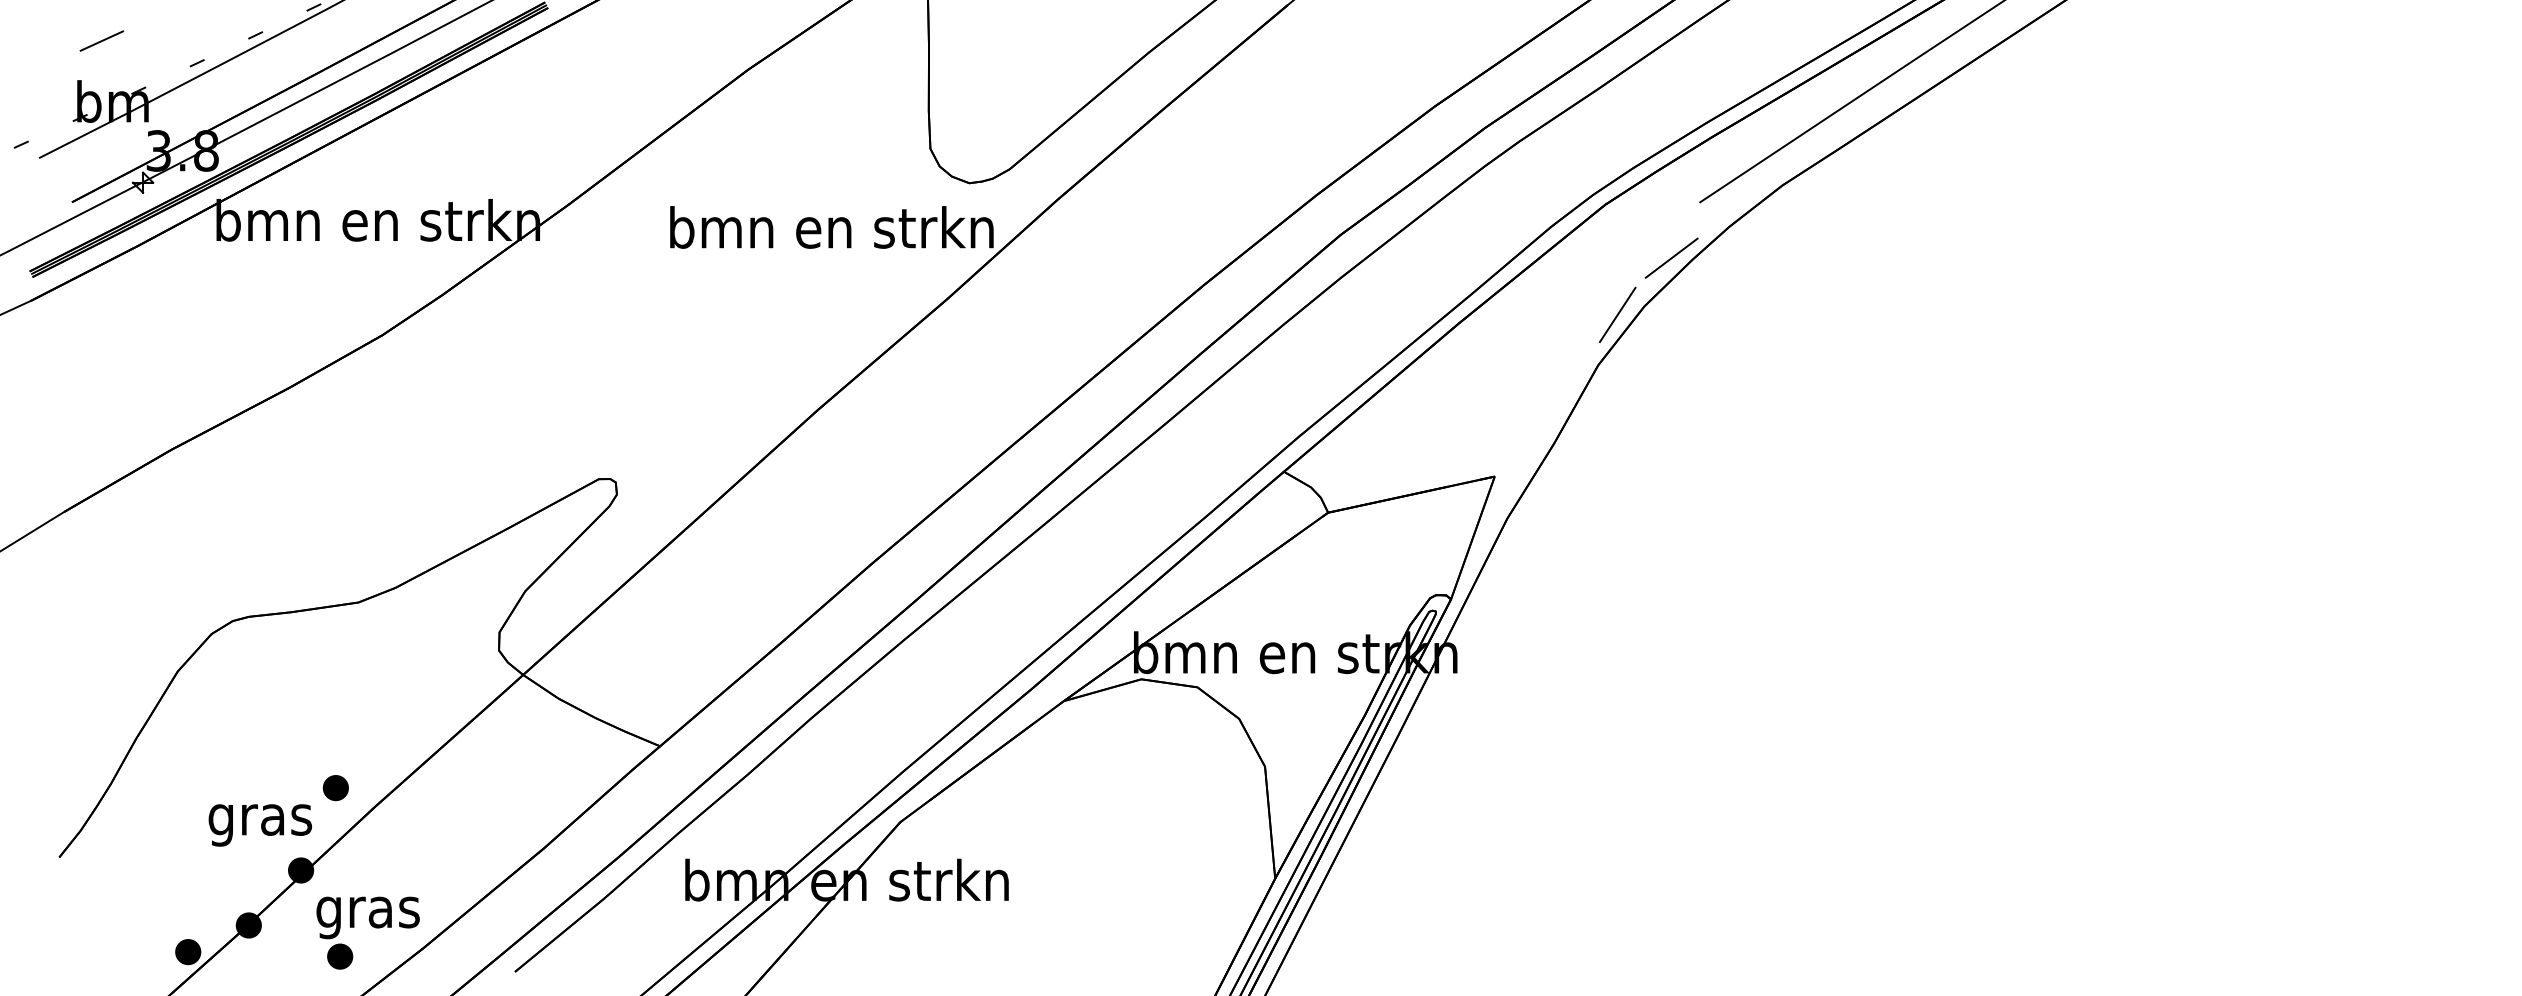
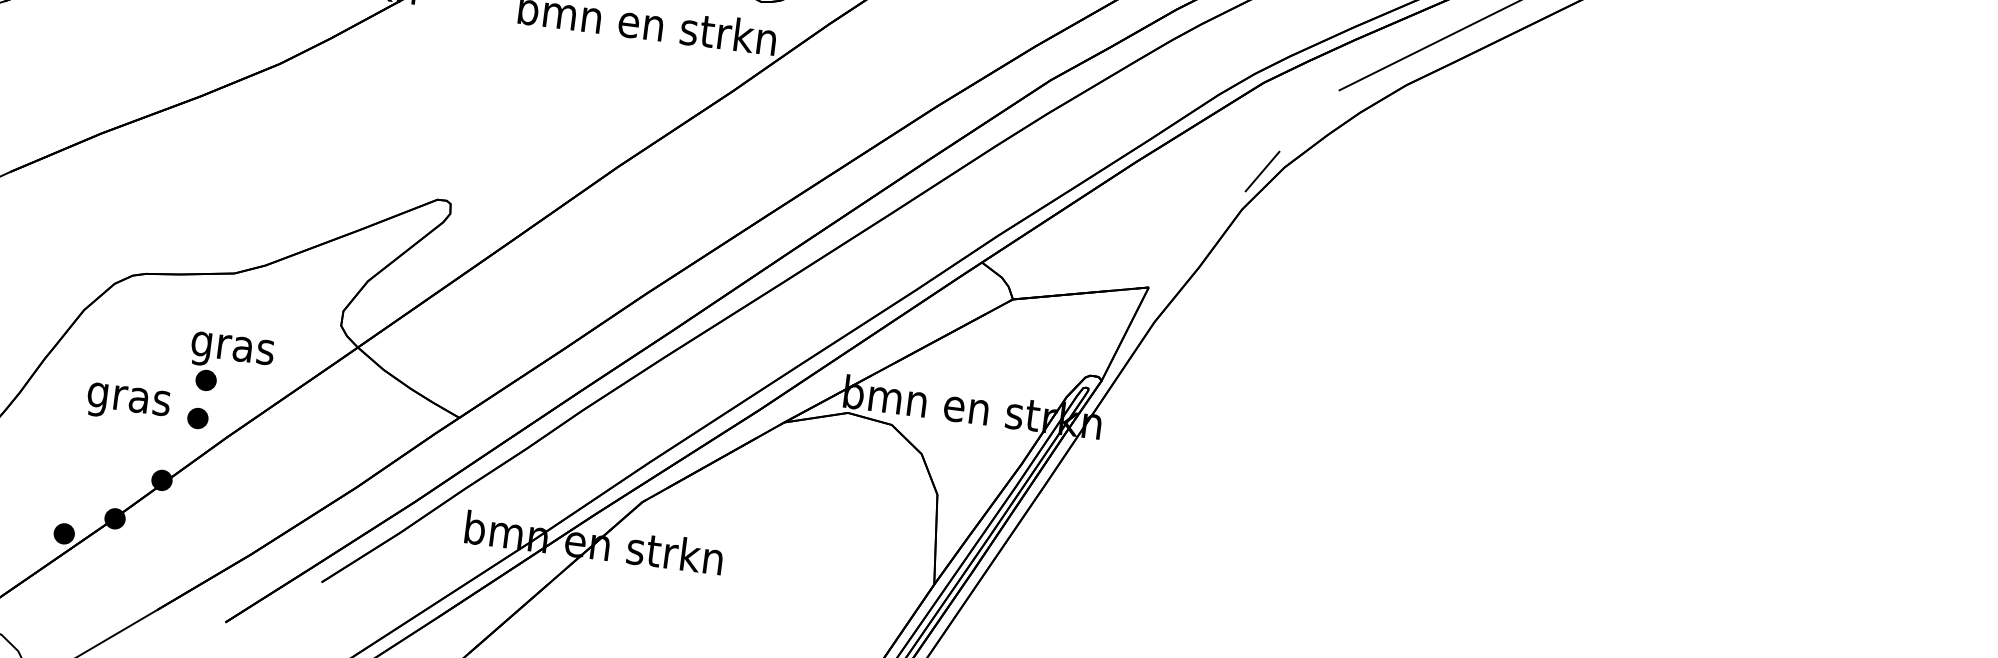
line: (1671, 257) -> (1311, 131), removed
text: (259, 825) -> (127, 403), moved
part: (371, 926) -> (234, 359), moved

